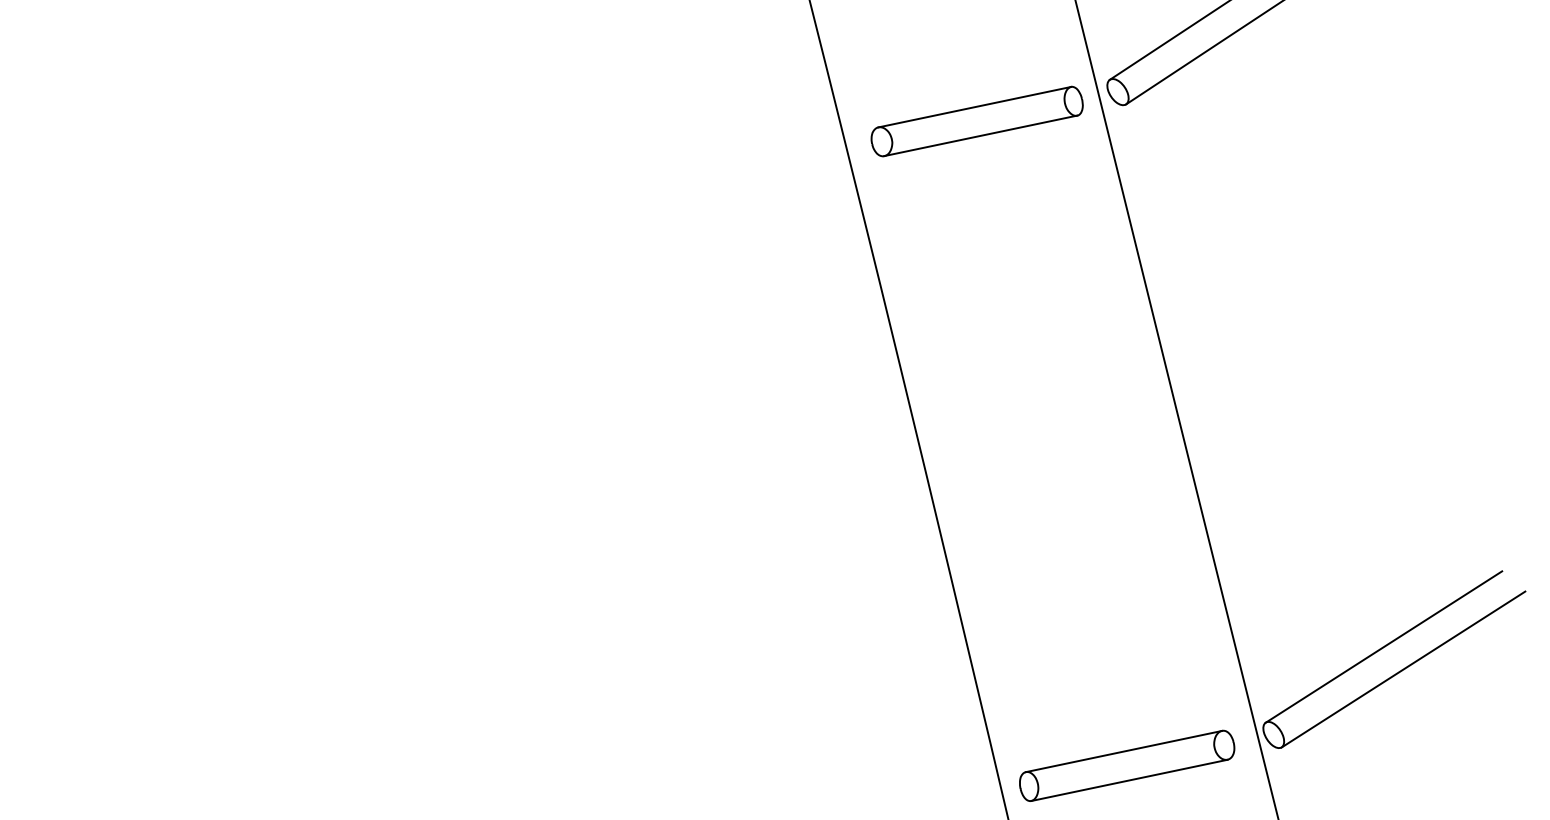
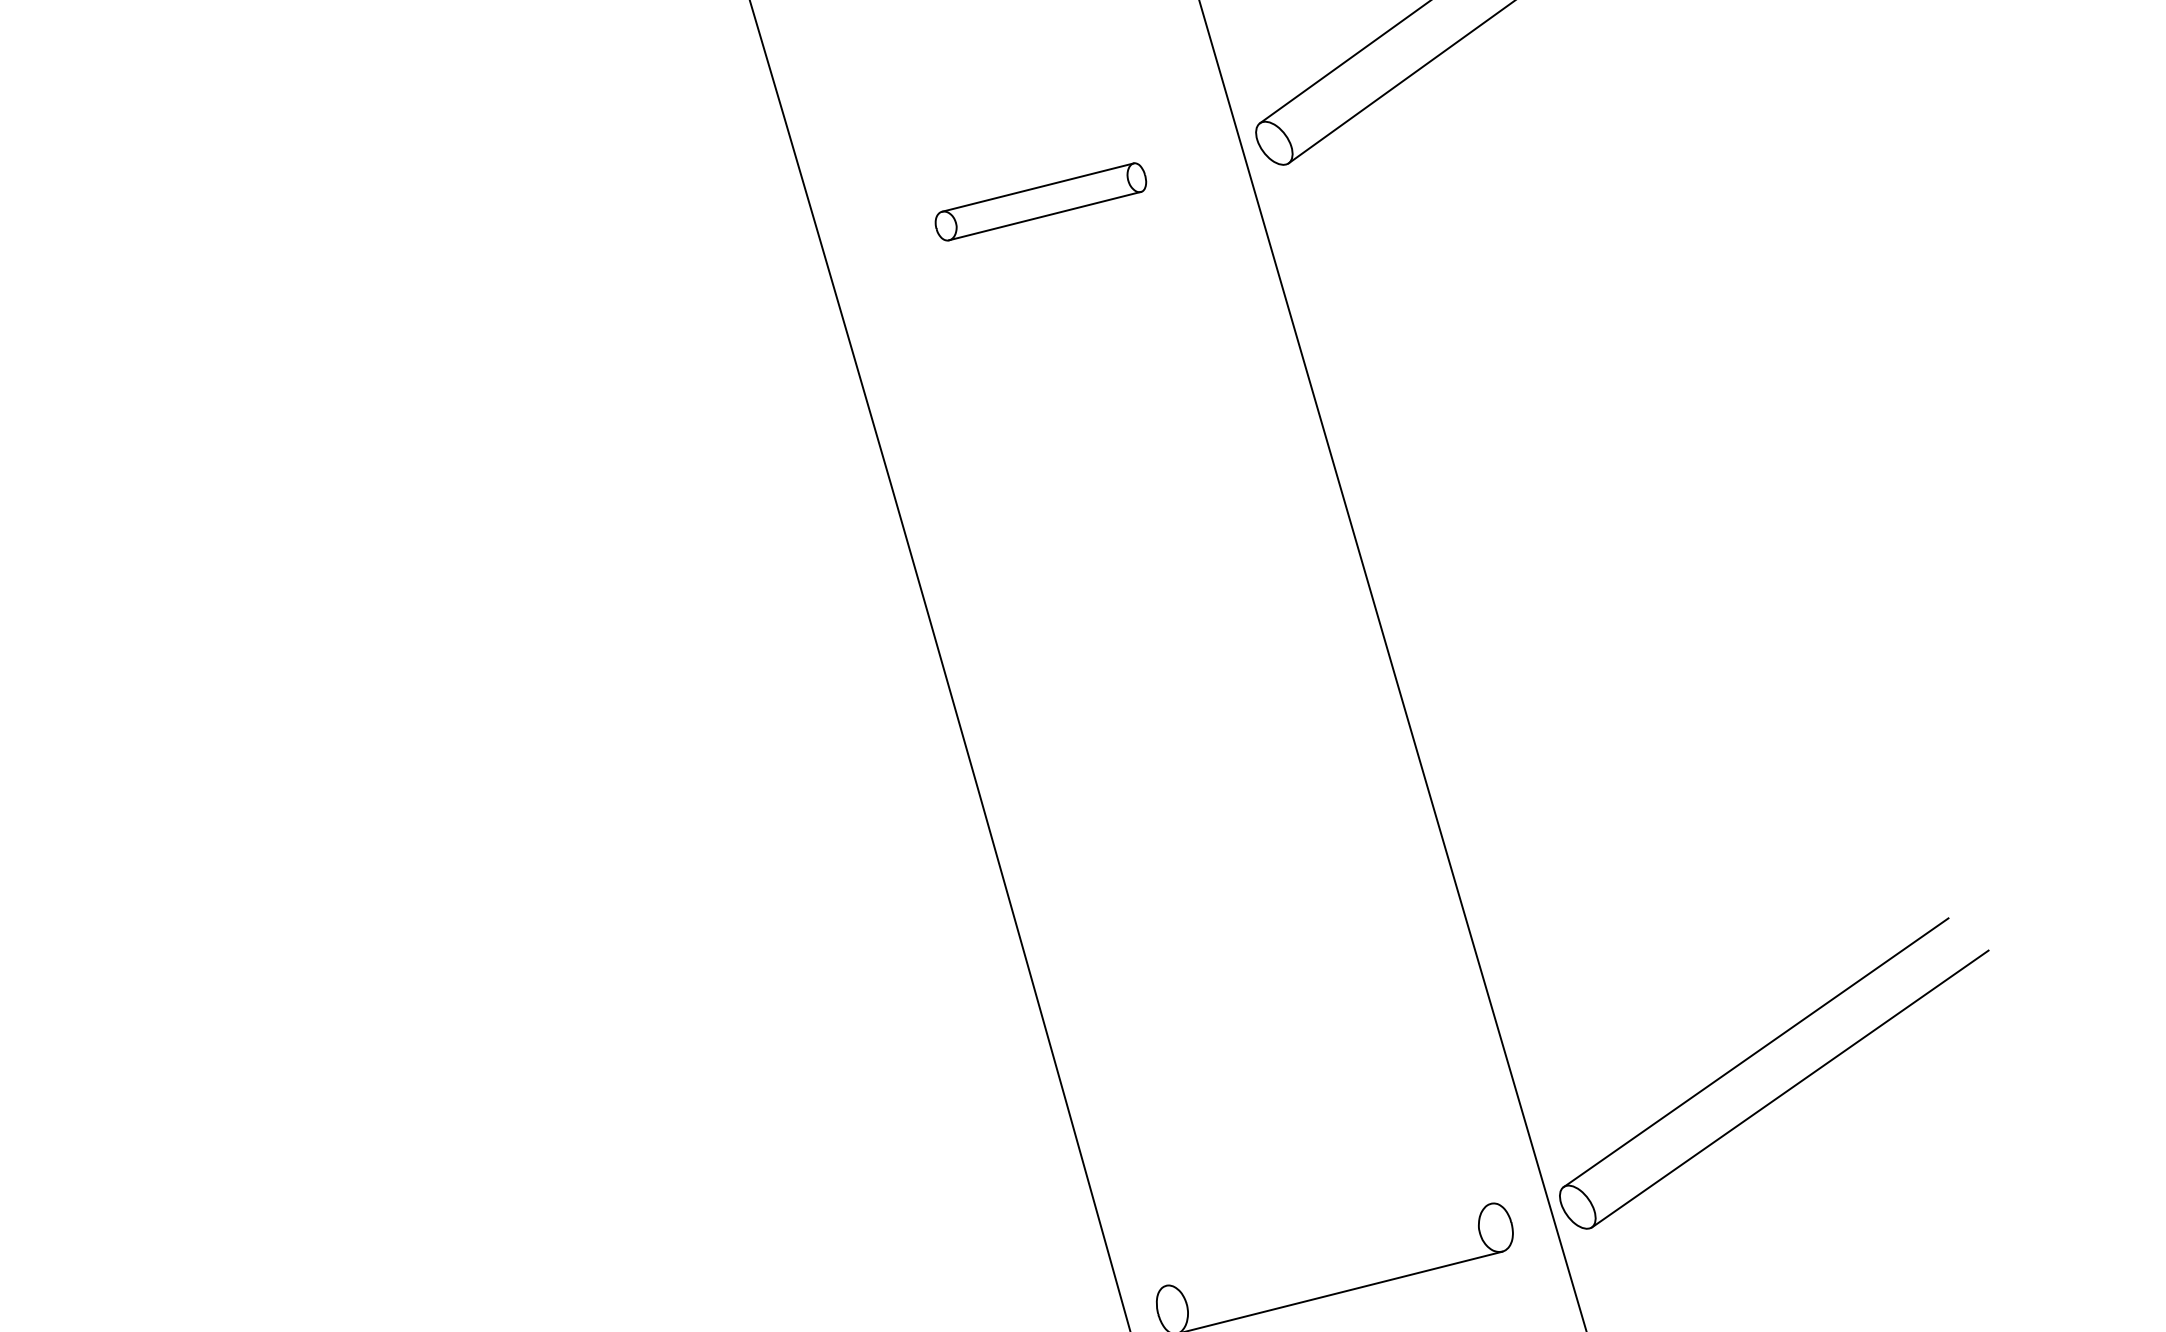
part: (976, 121) -> (1039, 201), size x0.6
line: (1123, 751) -> (1327, 1244), removed

